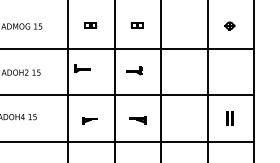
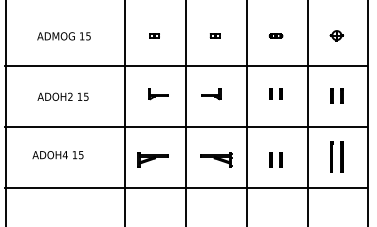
part: (90, 25) -> (154, 35), size x0.62
part: (136, 25) -> (214, 35), size x0.62
part: (183, 25) -> (275, 35), added
part: (82, 68) -> (158, 94), moved
part: (183, 70) -> (275, 93), added
part: (229, 71) -> (336, 95), added
part: (229, 118) -> (336, 156), size x1.67
part: (89, 120) -> (152, 159), size x1.67
part: (138, 120) -> (216, 159), size x1.43
part: (183, 120) -> (275, 159), added

